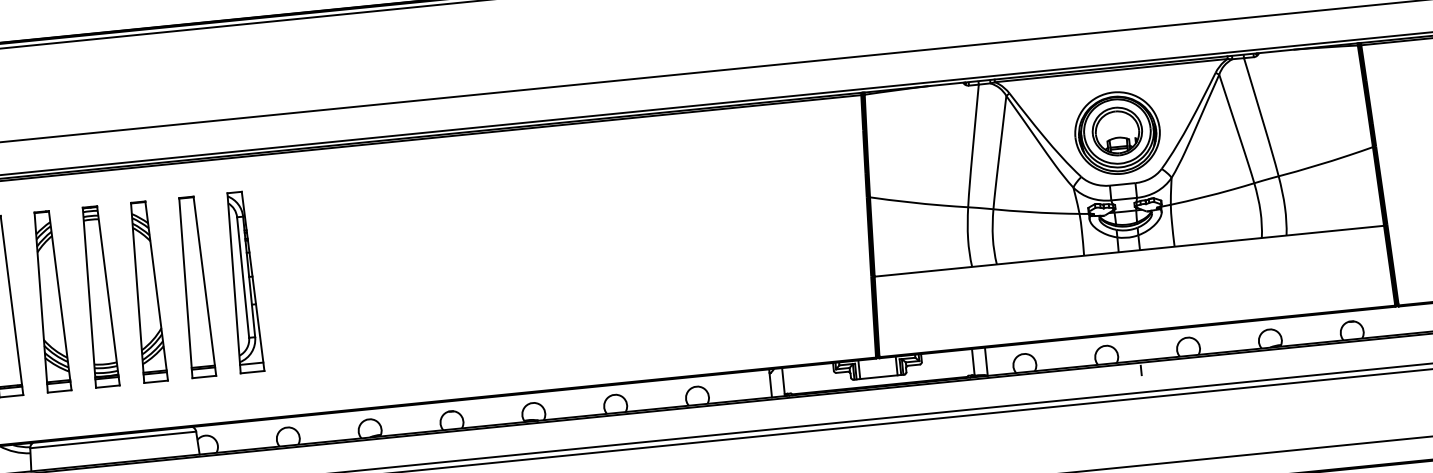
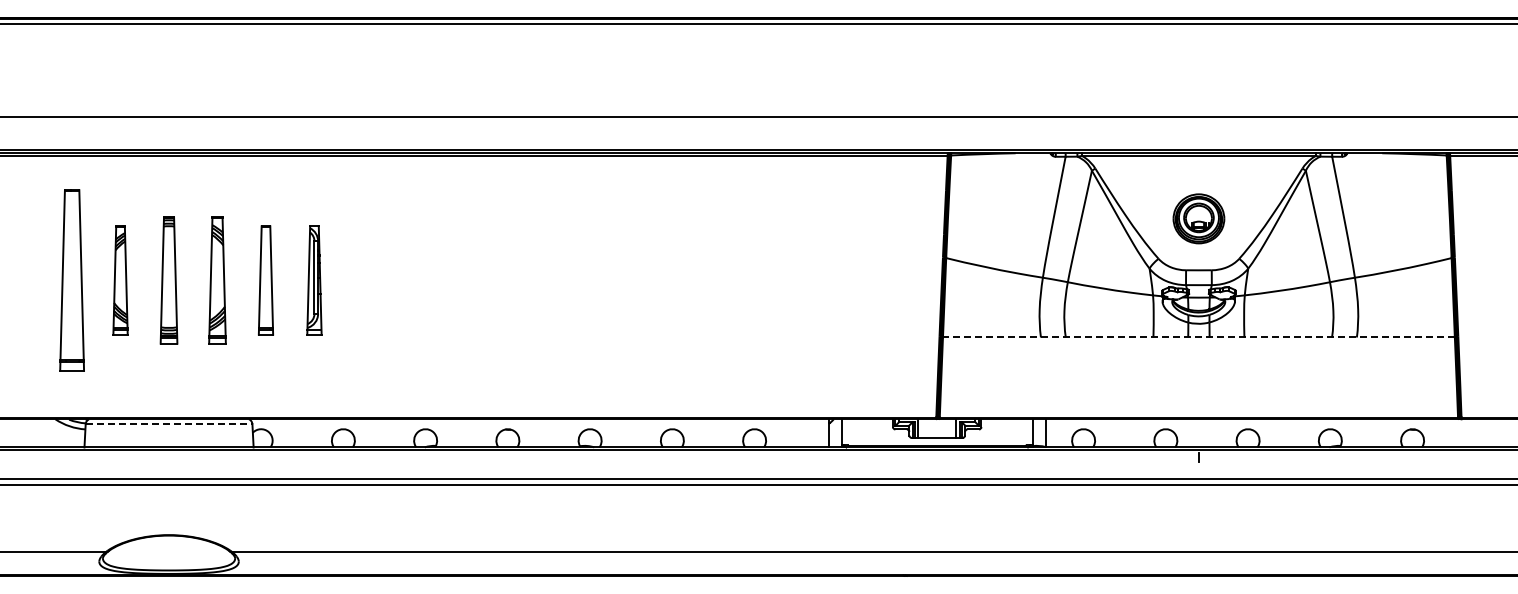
part: (1117, 132) -> (1198, 218), size x0.6
line: (1128, 251) -> (1198, 337), solid -> dashed
part: (243, 282) -> (314, 280), size x0.6
part: (194, 287) -> (265, 280), size x0.6
part: (147, 292) -> (217, 280), size x0.7
part: (98, 296) -> (168, 280), size x0.7
part: (50, 301) -> (120, 280), size x0.6
line: (113, 440) -> (169, 424), solid -> dashed

